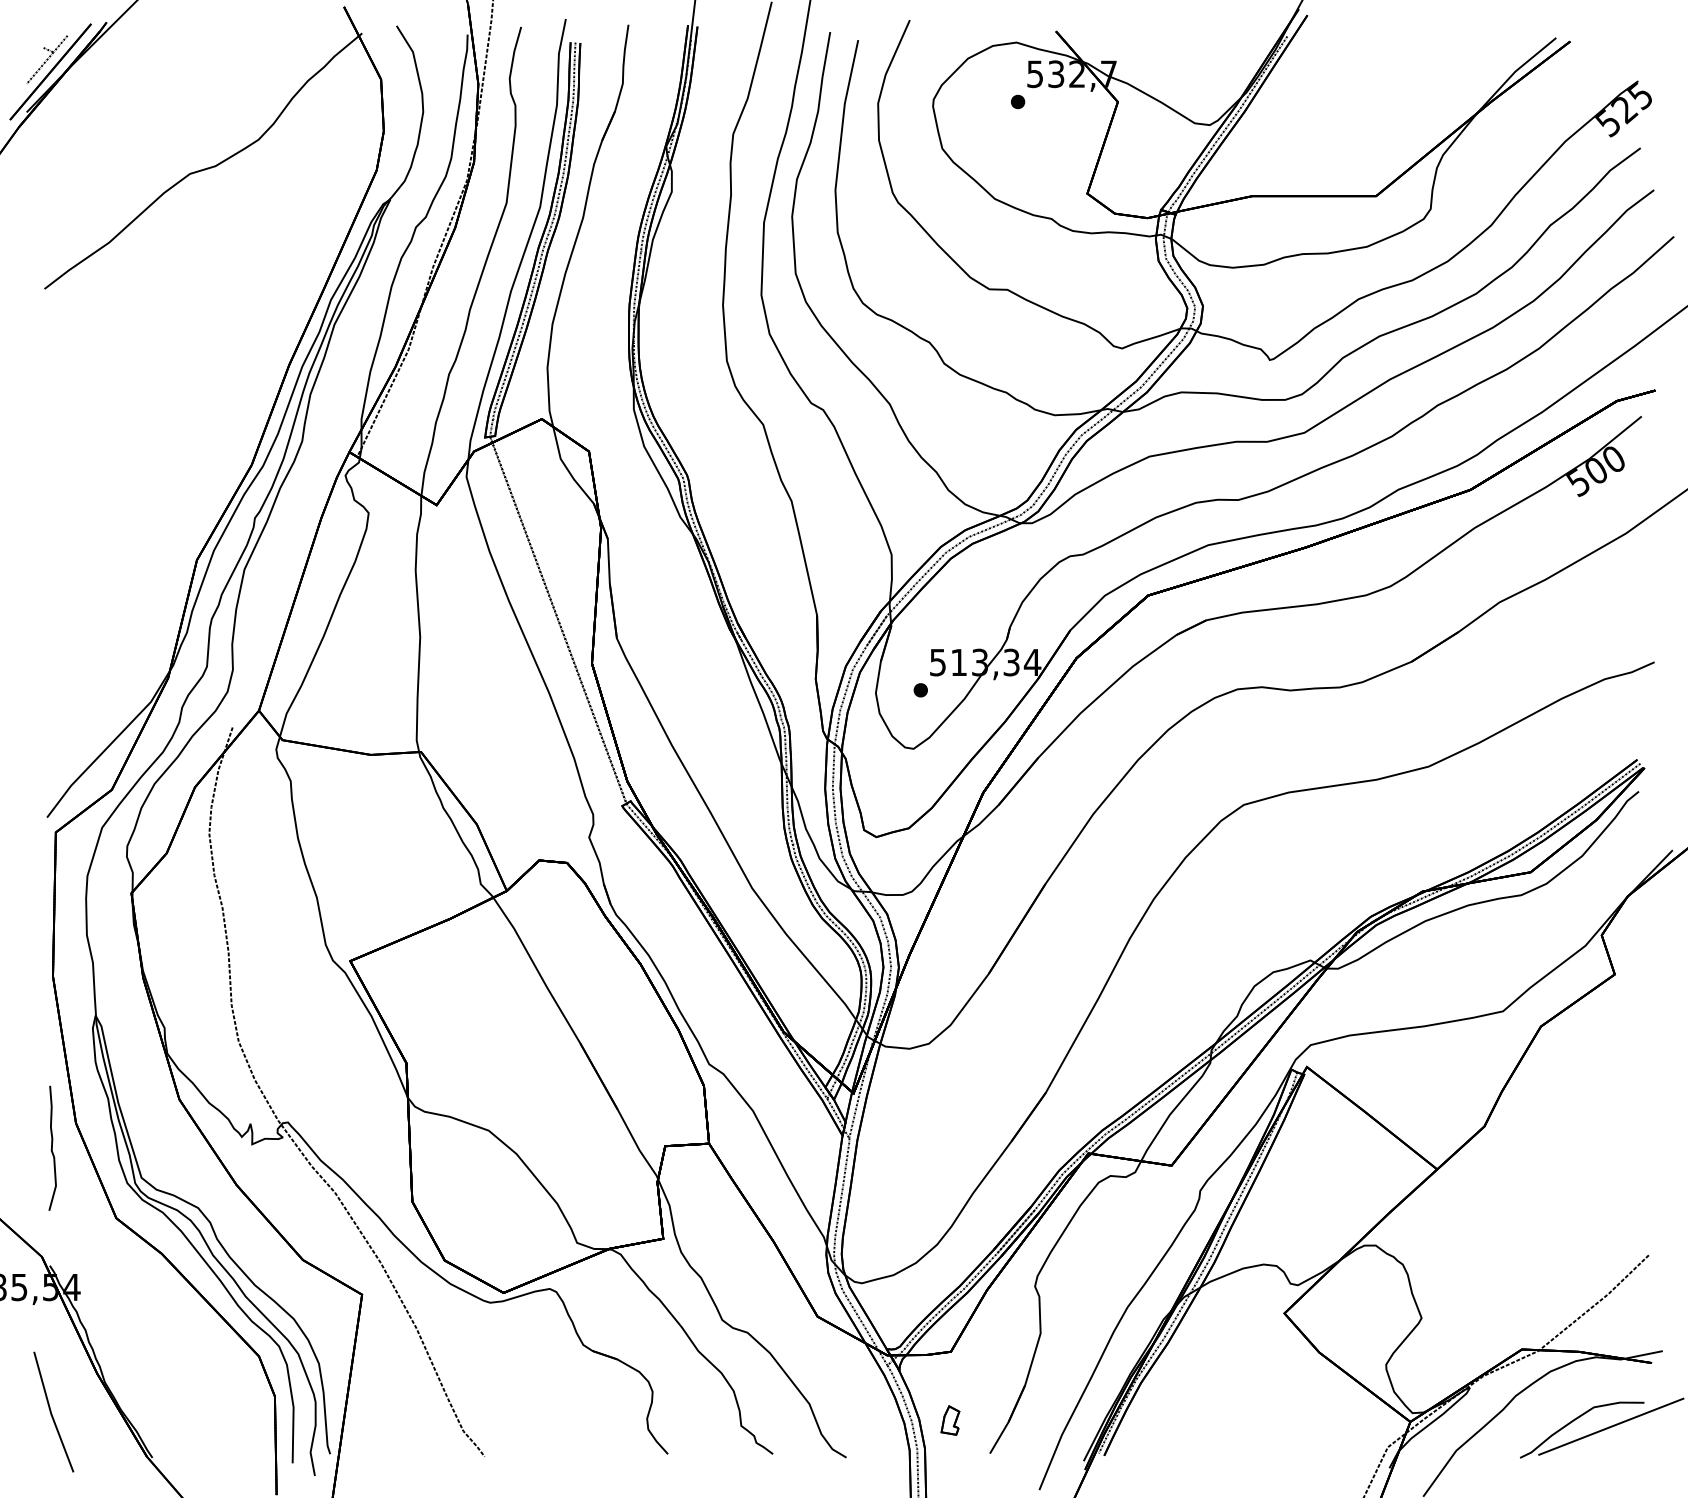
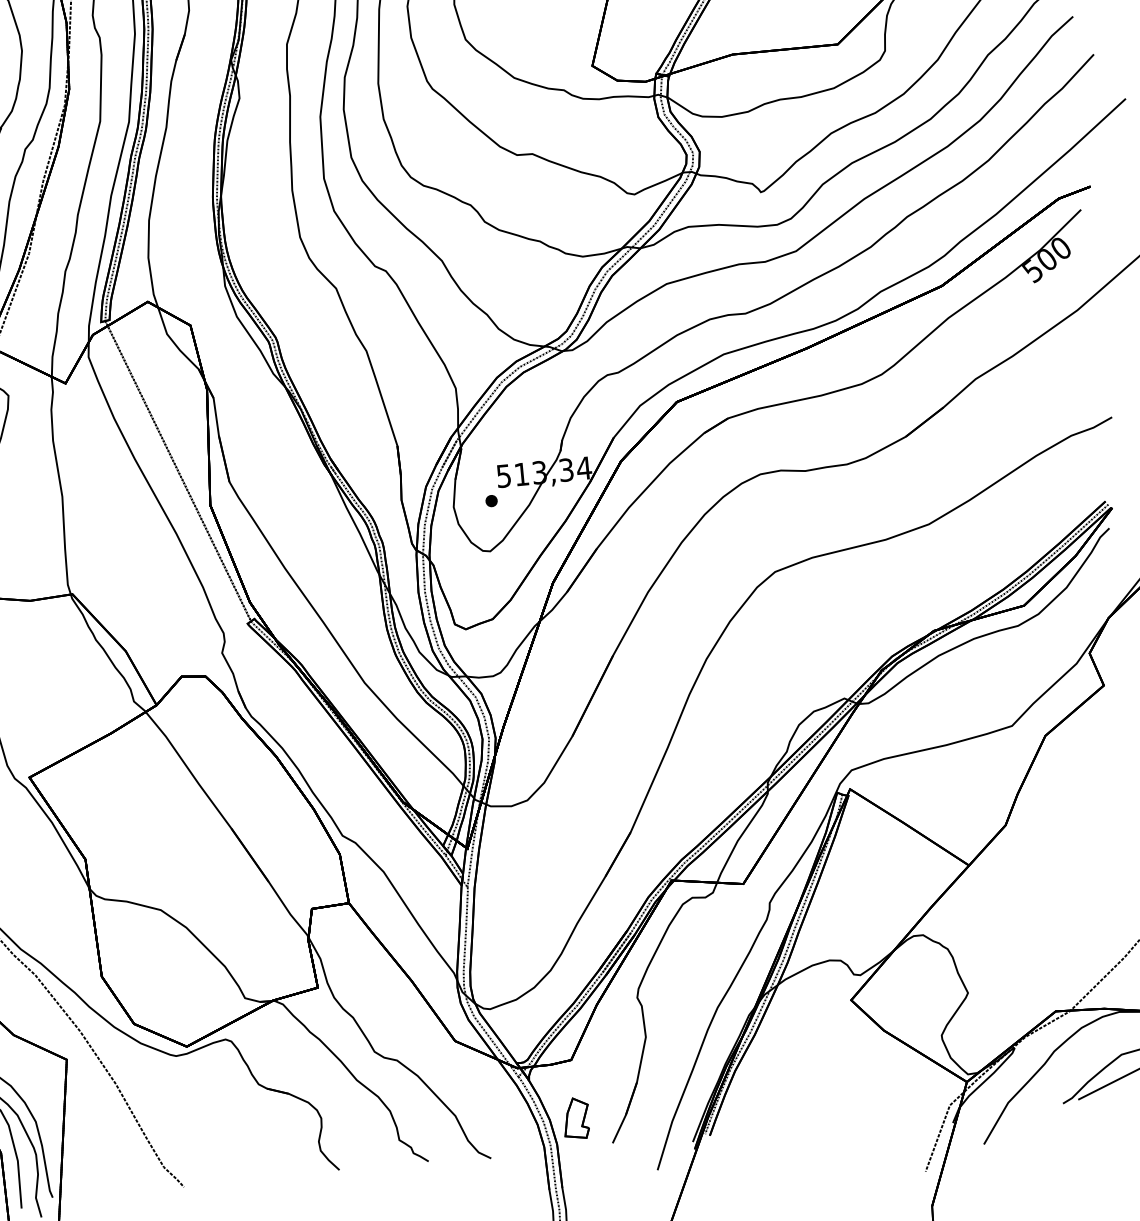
part: (950, 1420) -> (576, 1118), size x1.67

